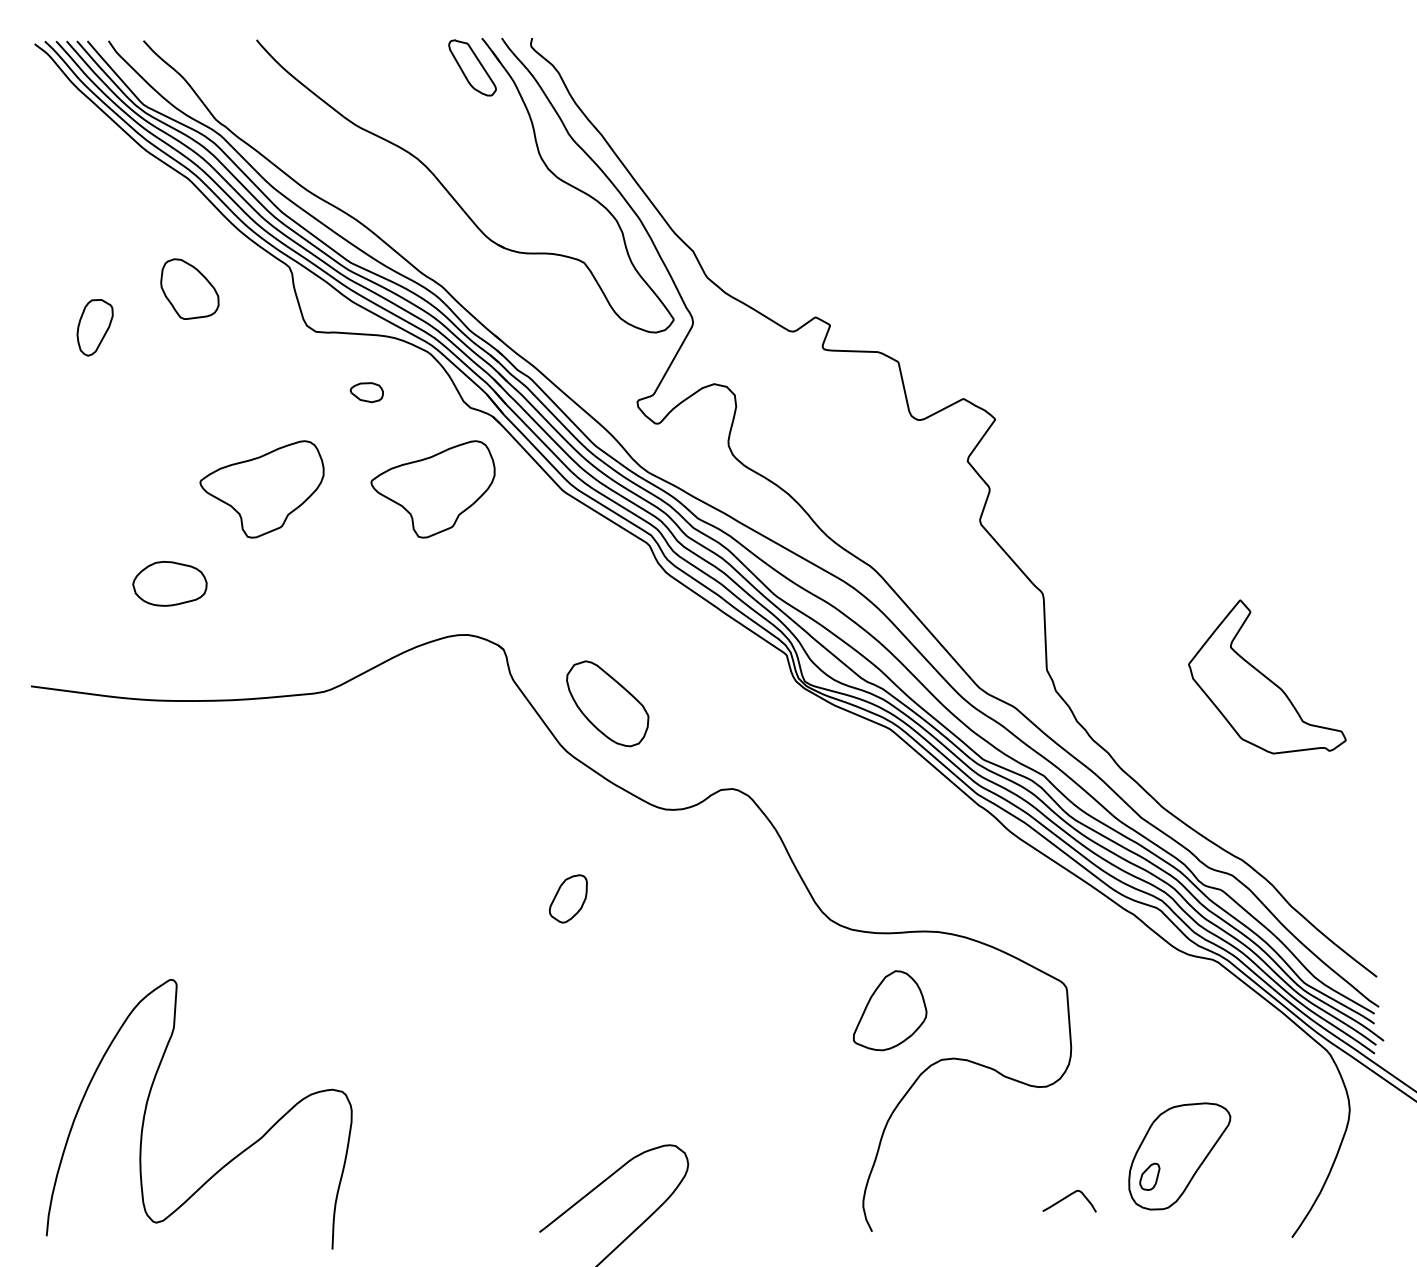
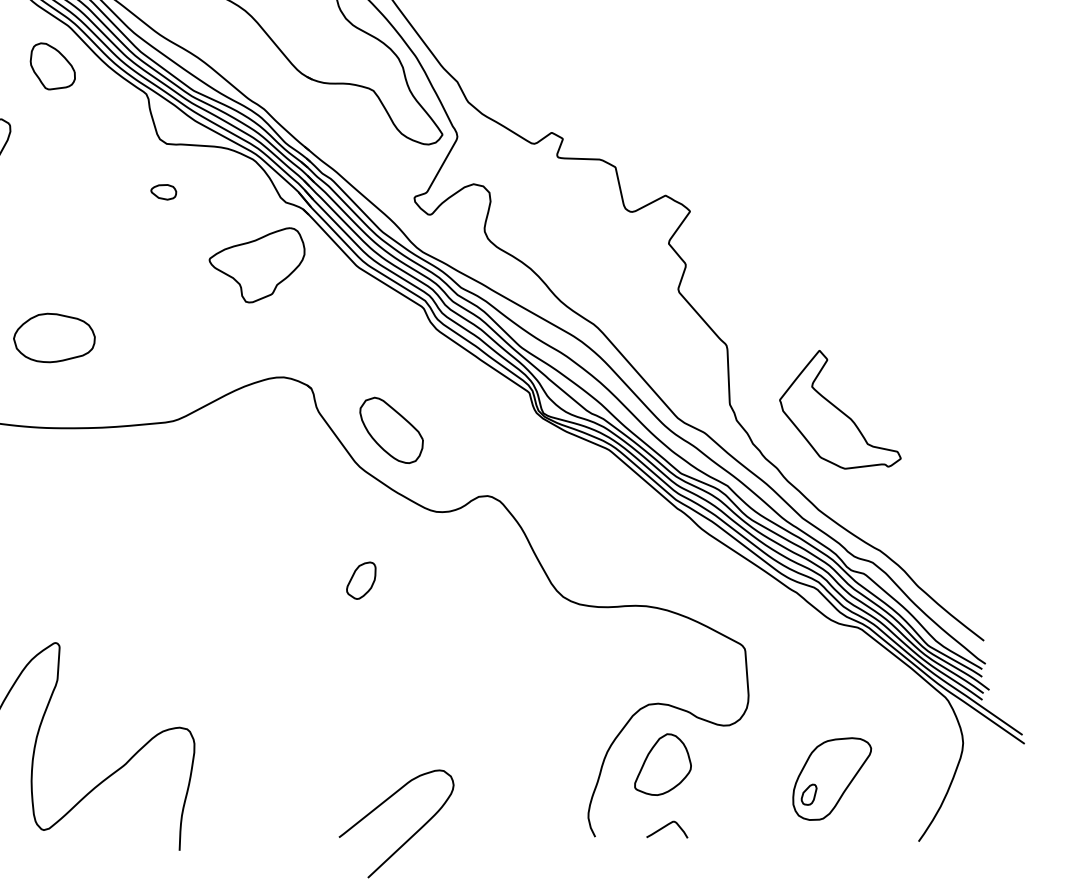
part: (189, 288) -> (52, 65), moved
part: (366, 392) -> (163, 192), moved
part: (261, 489) -> (124, 265), removed
part: (169, 583) -> (54, 337), size x1.43
part: (1267, 676) -> (840, 409), moved
part: (890, 1010) -> (663, 764), moved
curve: (1067, 1197) -> (665, 826), moved

